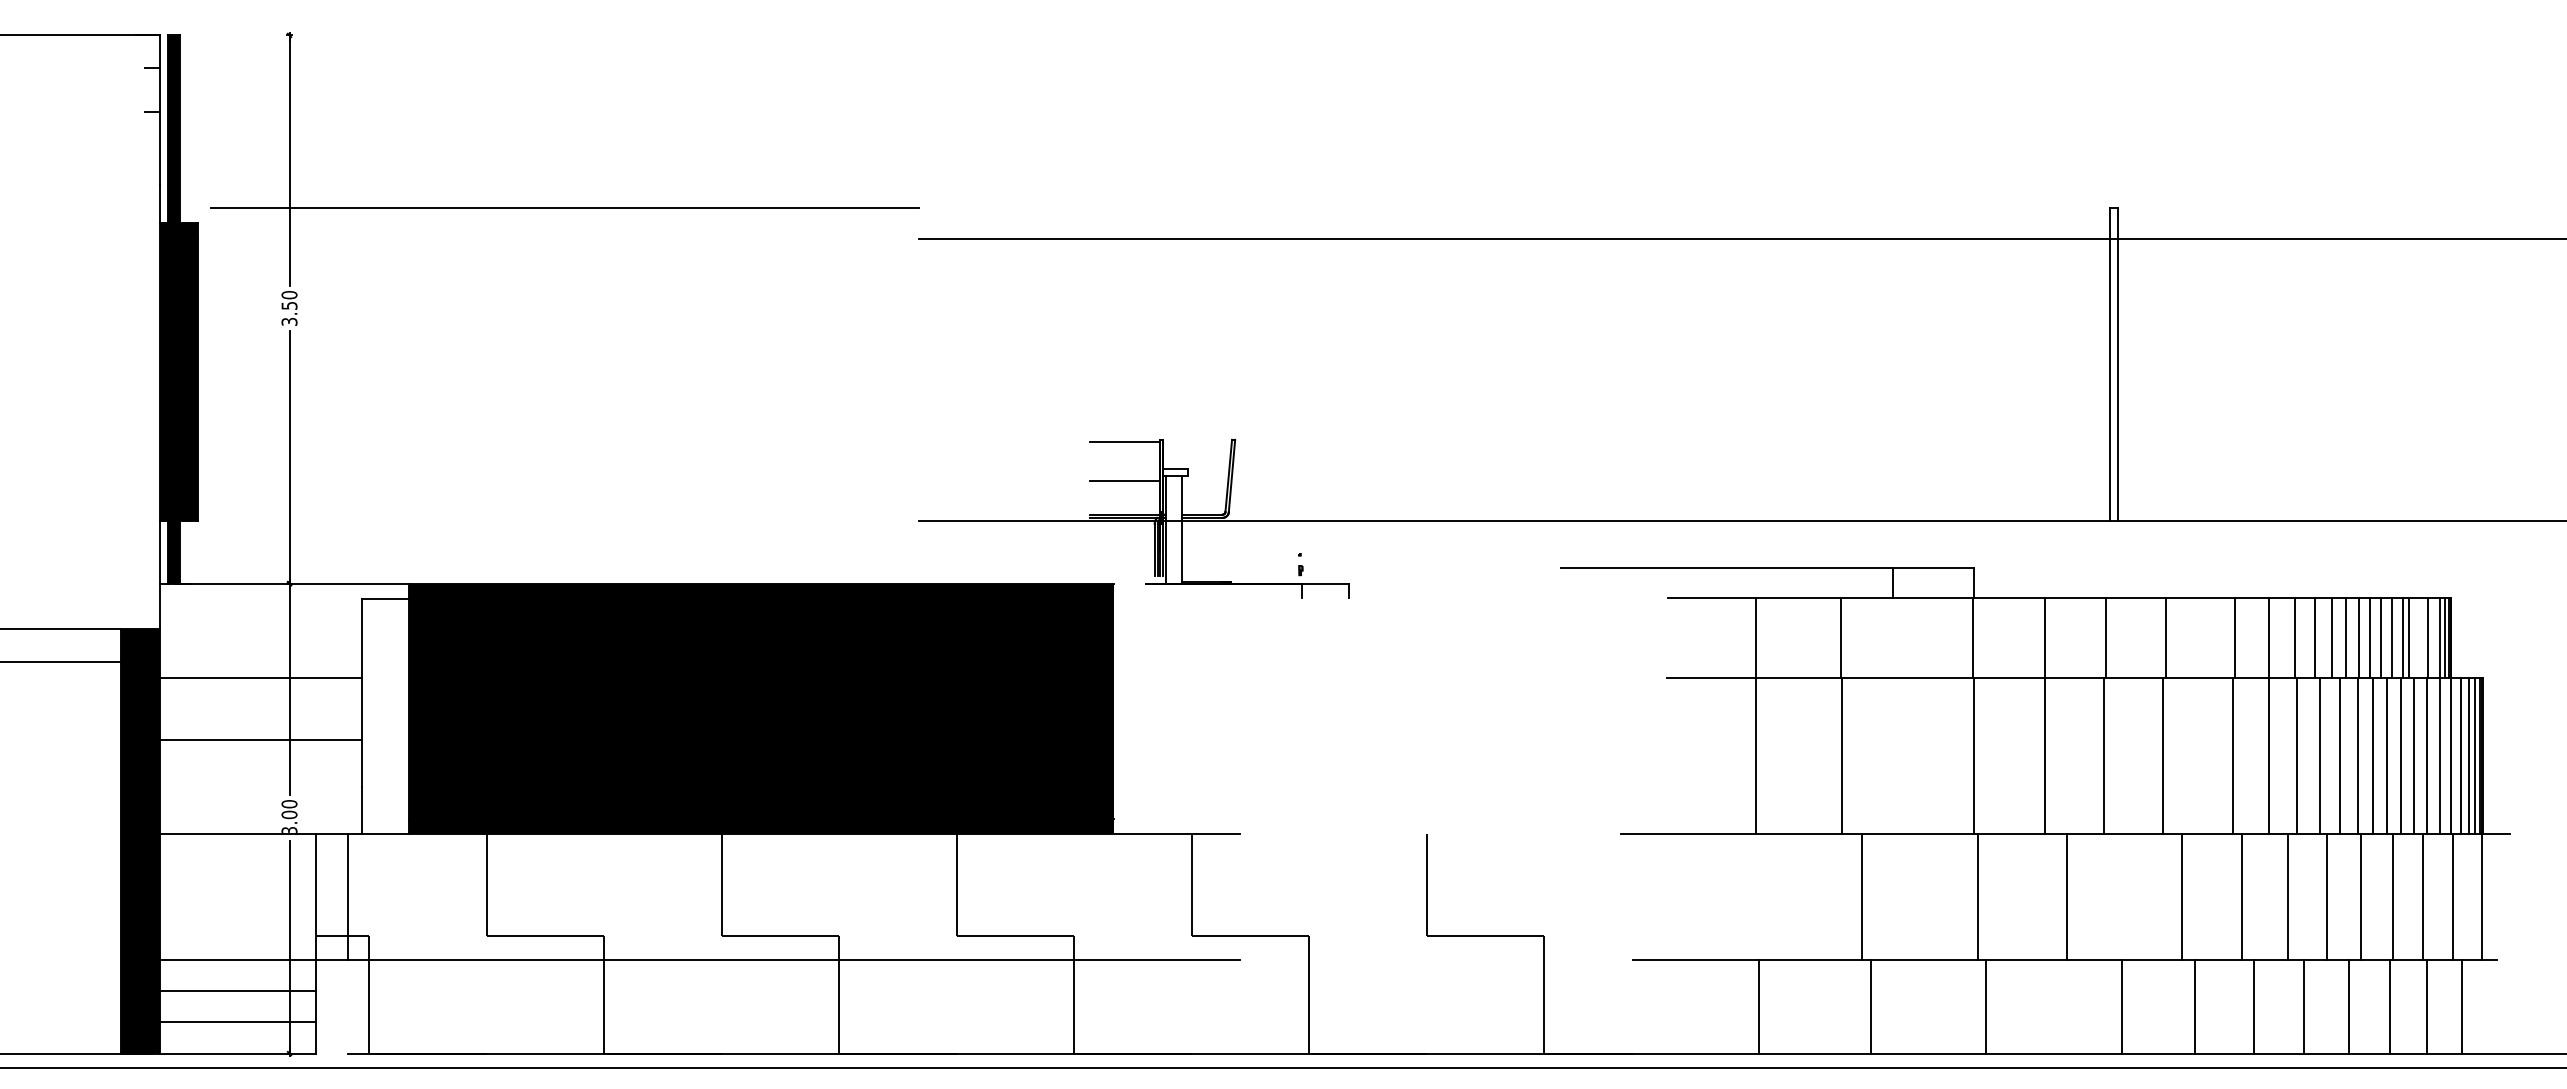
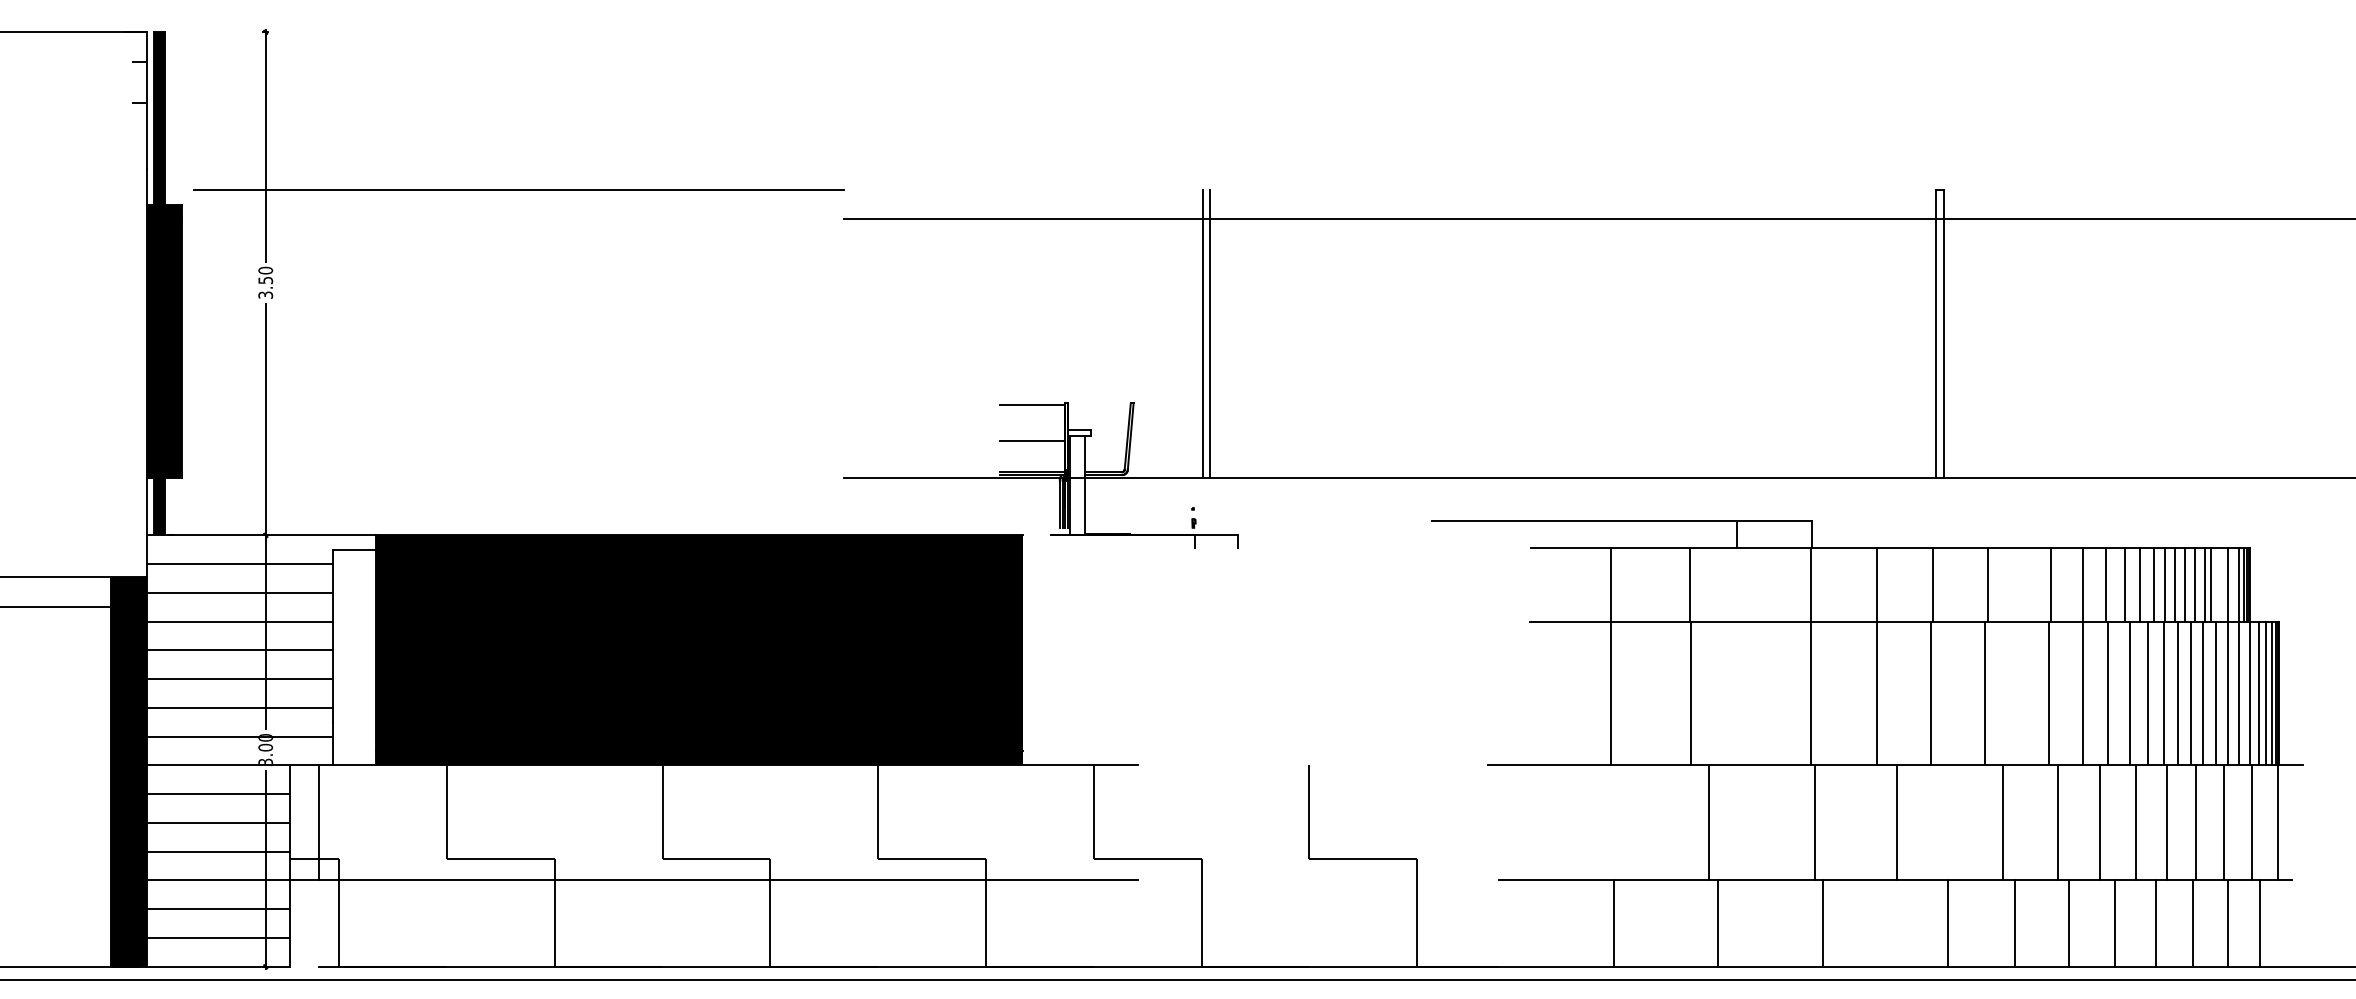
line: (1311, 364) -> (1203, 334), added
line: (1318, 364) -> (1210, 334), added
line: (260, 614) -> (239, 563), added
line: (260, 646) -> (239, 593), added
line: (260, 708) -> (239, 650), added
line: (260, 771) -> (239, 707), added
line: (260, 802) -> (239, 736), added
line: (237, 865) -> (217, 794), added
line: (237, 896) -> (217, 822), added
line: (237, 928) -> (217, 851), added

